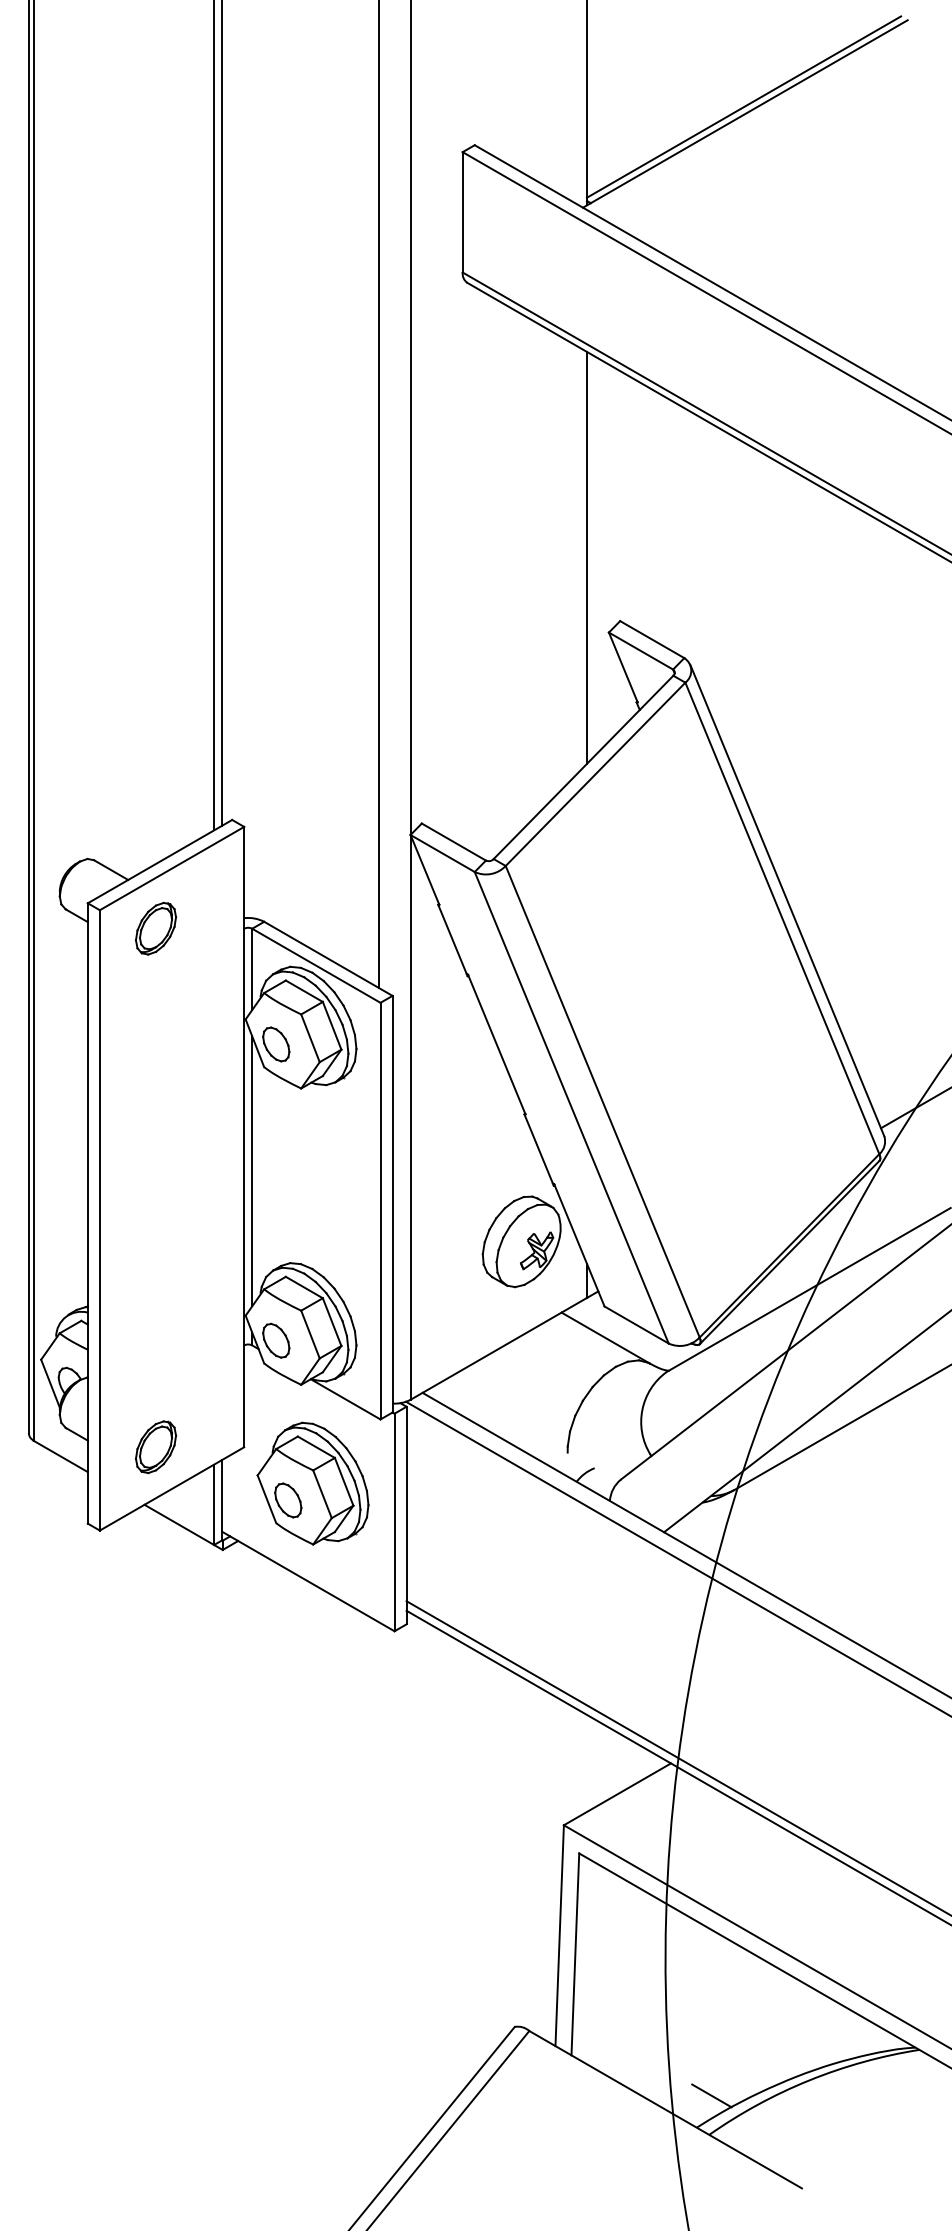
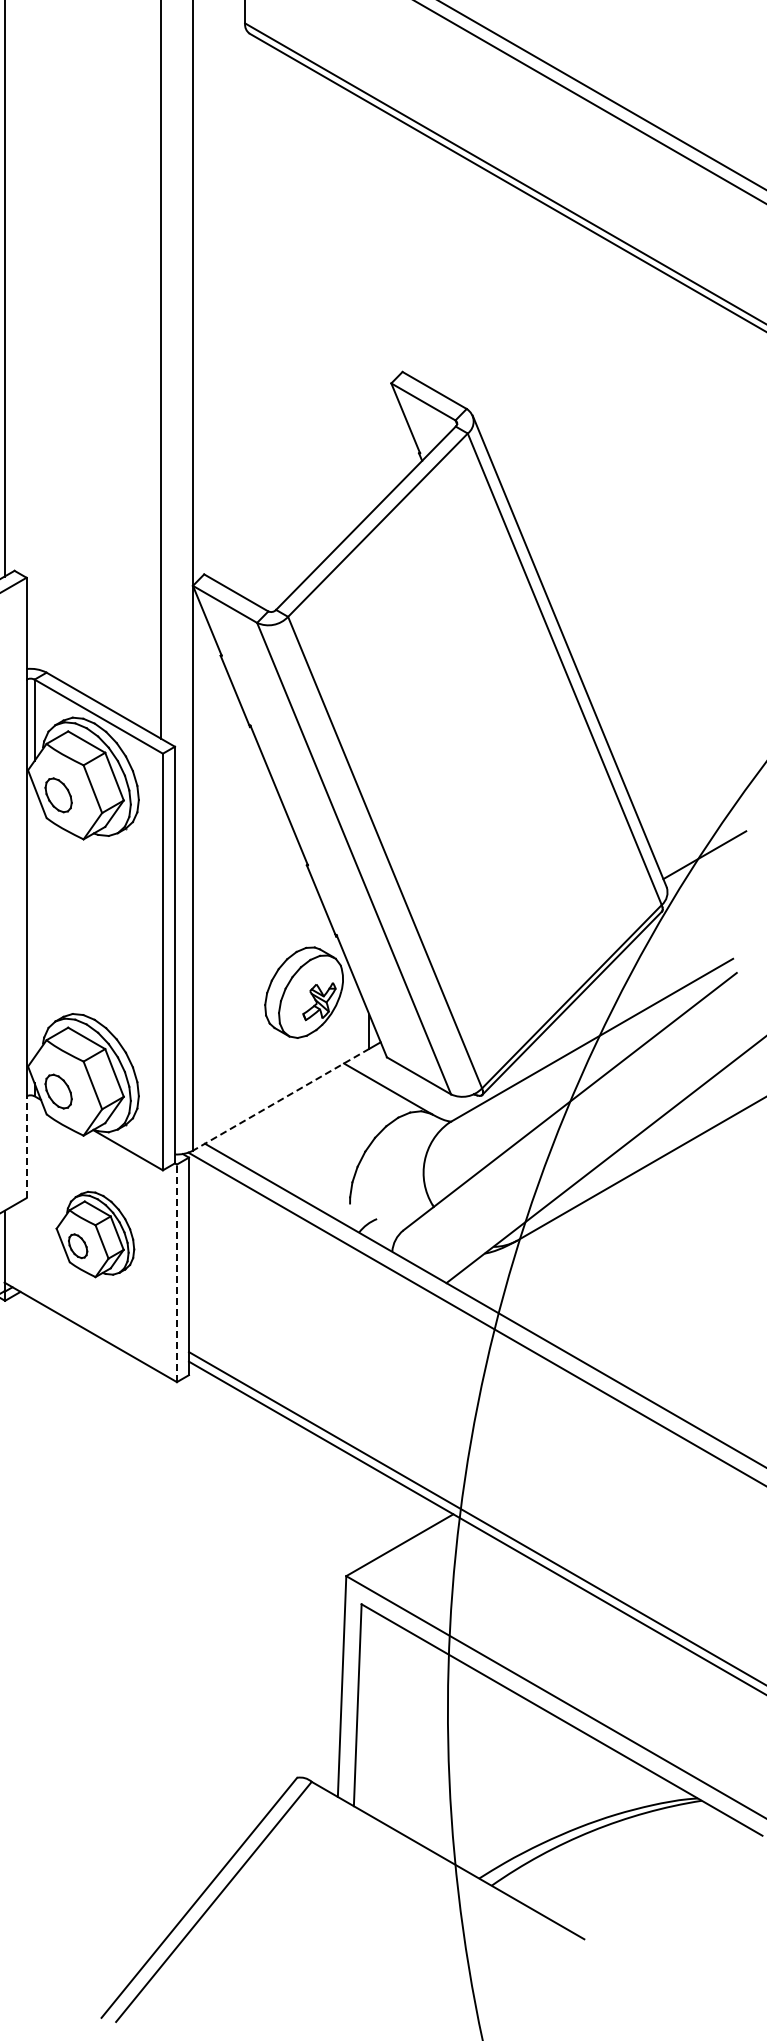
line: (586, 557) -> (368, 308), removed
line: (252, 1171) -> (34, 922), removed
line: (498, 1348) -> (280, 1099), solid -> dashed
line: (244, 1396) -> (26, 1147), solid -> dashed
part: (312, 1483) -> (94, 1234), size x0.7
line: (394, 1522) -> (176, 1273), solid -> dashed
line: (711, 2095) -> (493, 1846), removed

